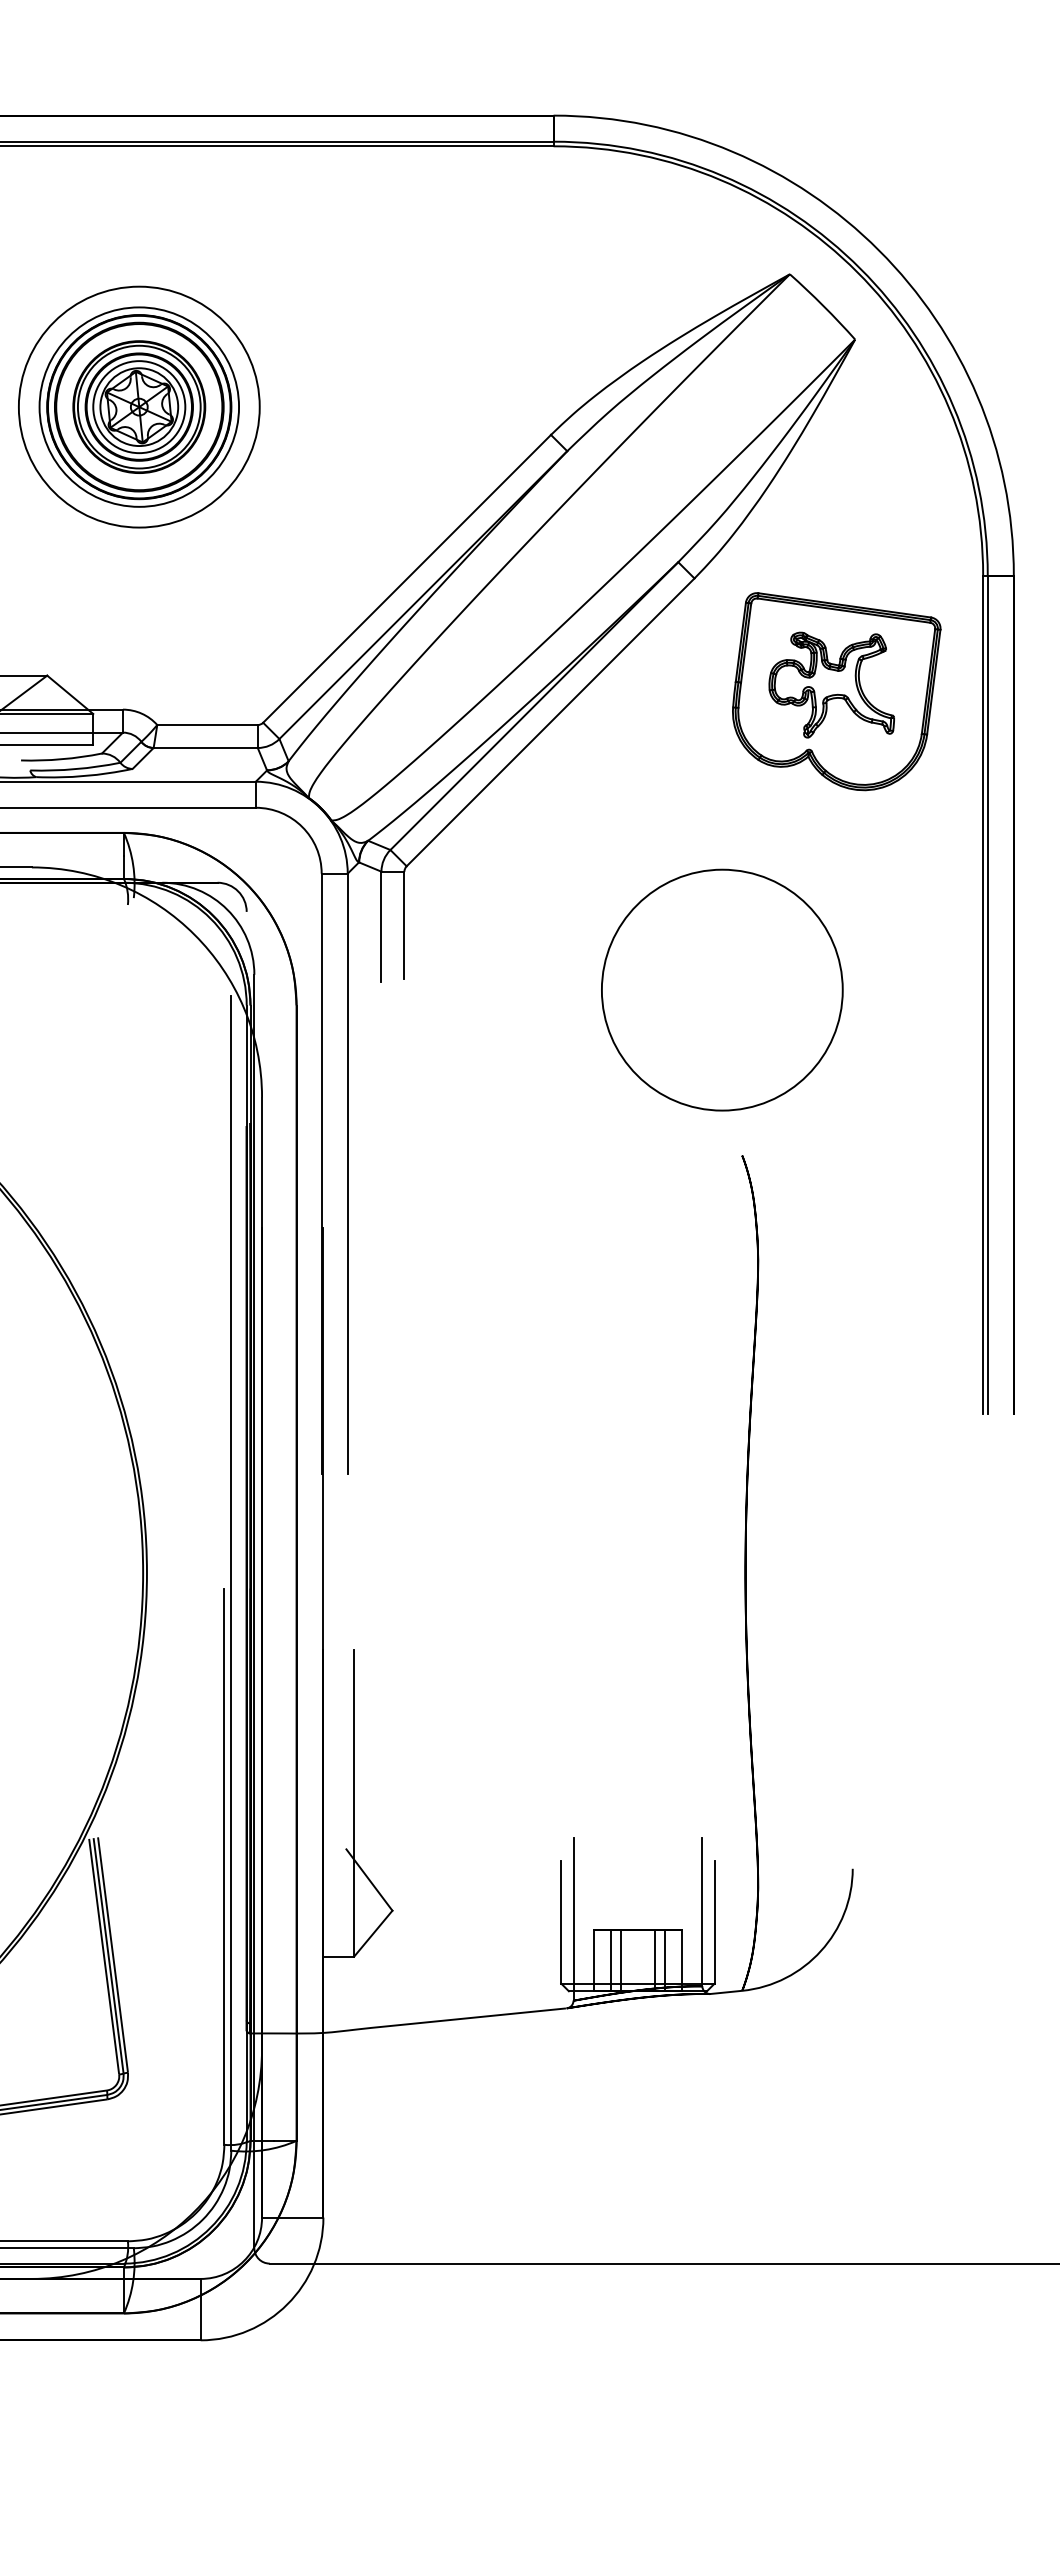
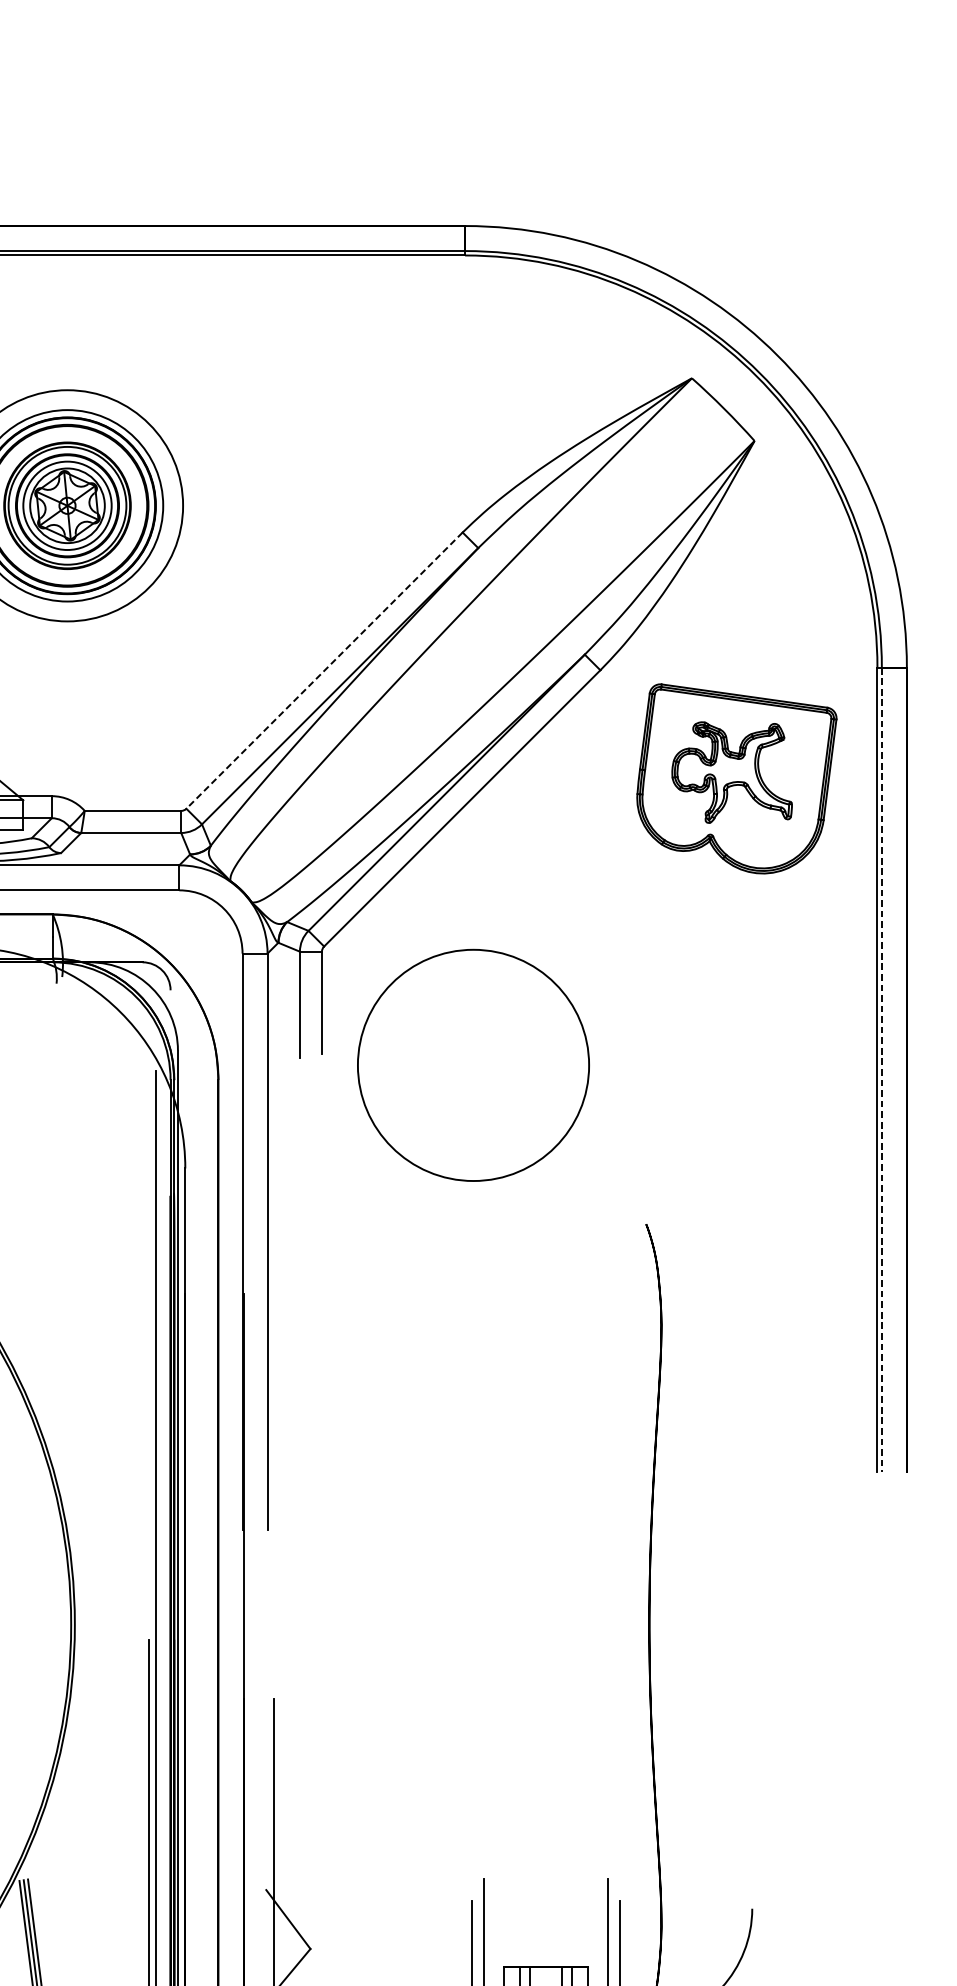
line: (407, 578) -> (324, 670), solid -> dashed
circle: (722, 989) -> (473, 1064), moved
line: (987, 994) -> (881, 1069), solid -> dashed

